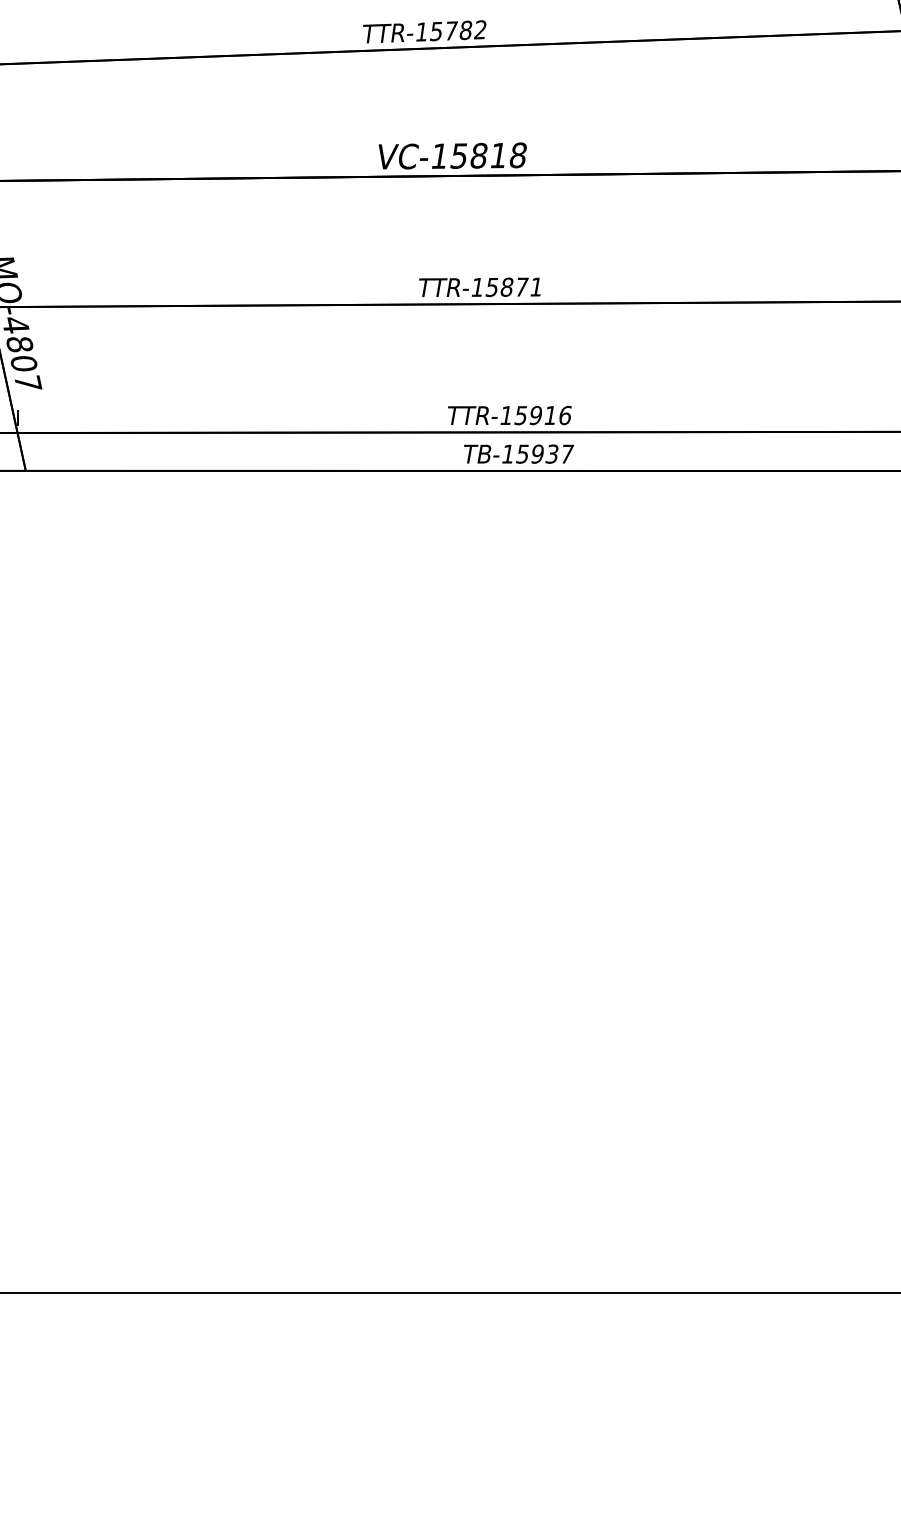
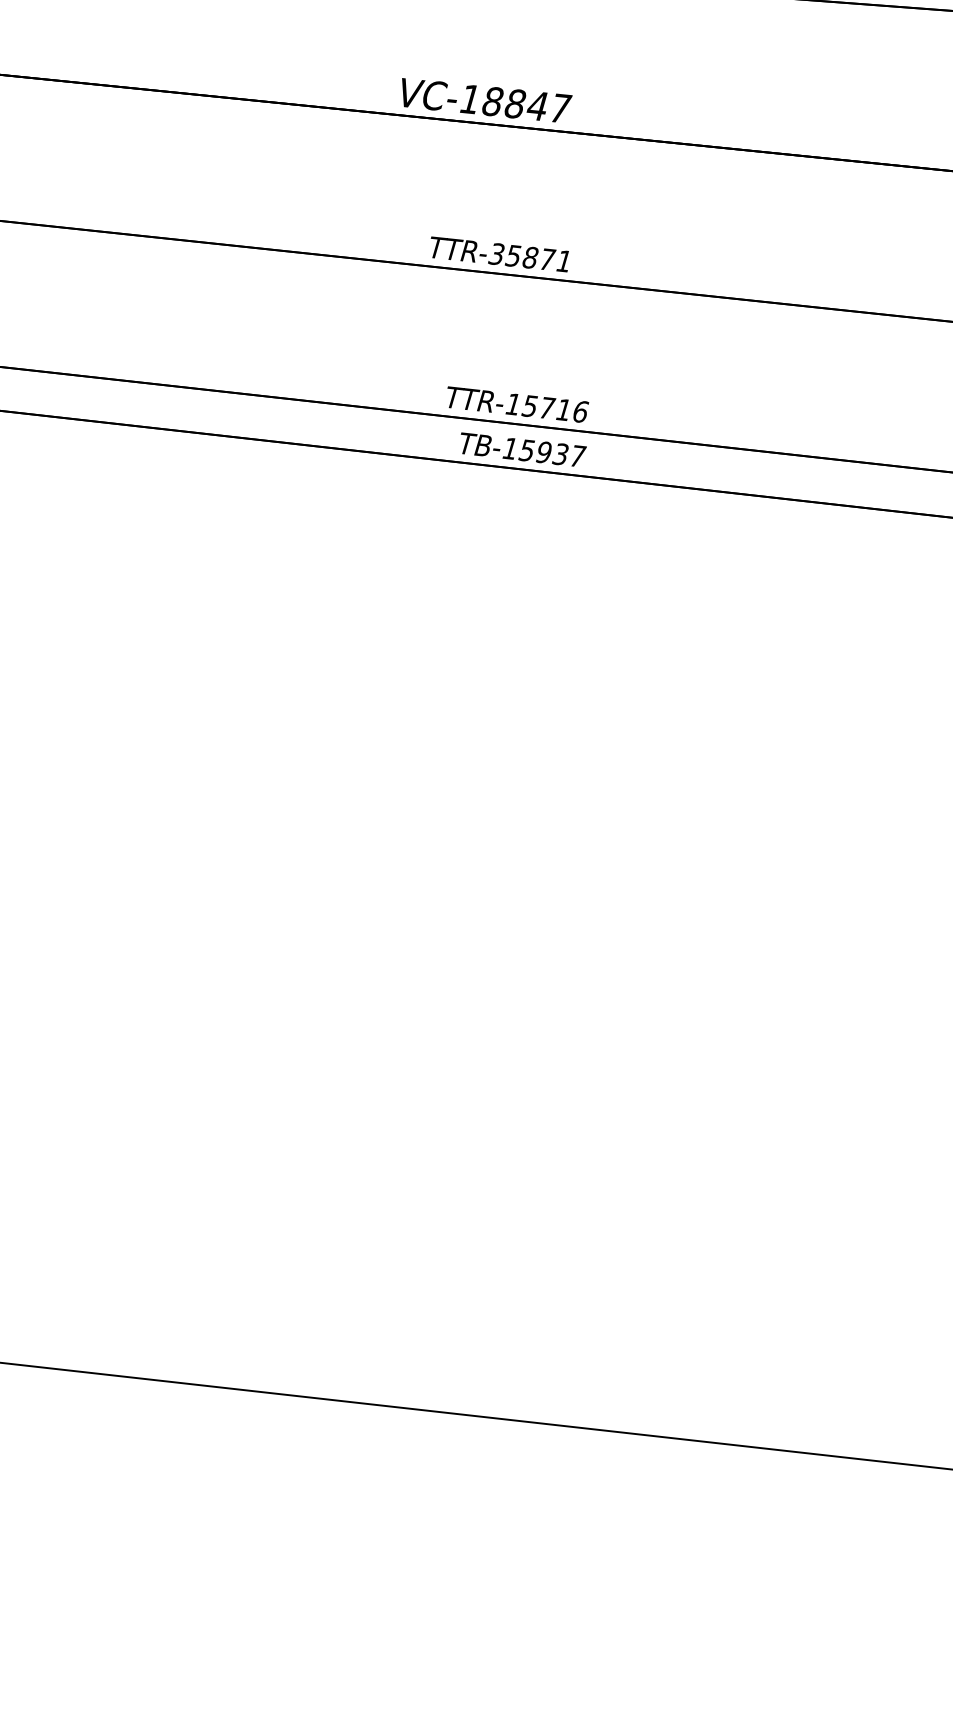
text: (488, 155) -> (526, 104), VC-15818 -> VC-18847
text: (476, 287) -> (495, 254), TTR-15871 -> TTR-35871
text: (535, 415) -> (546, 408), TTR-15916 -> TTR-15716

